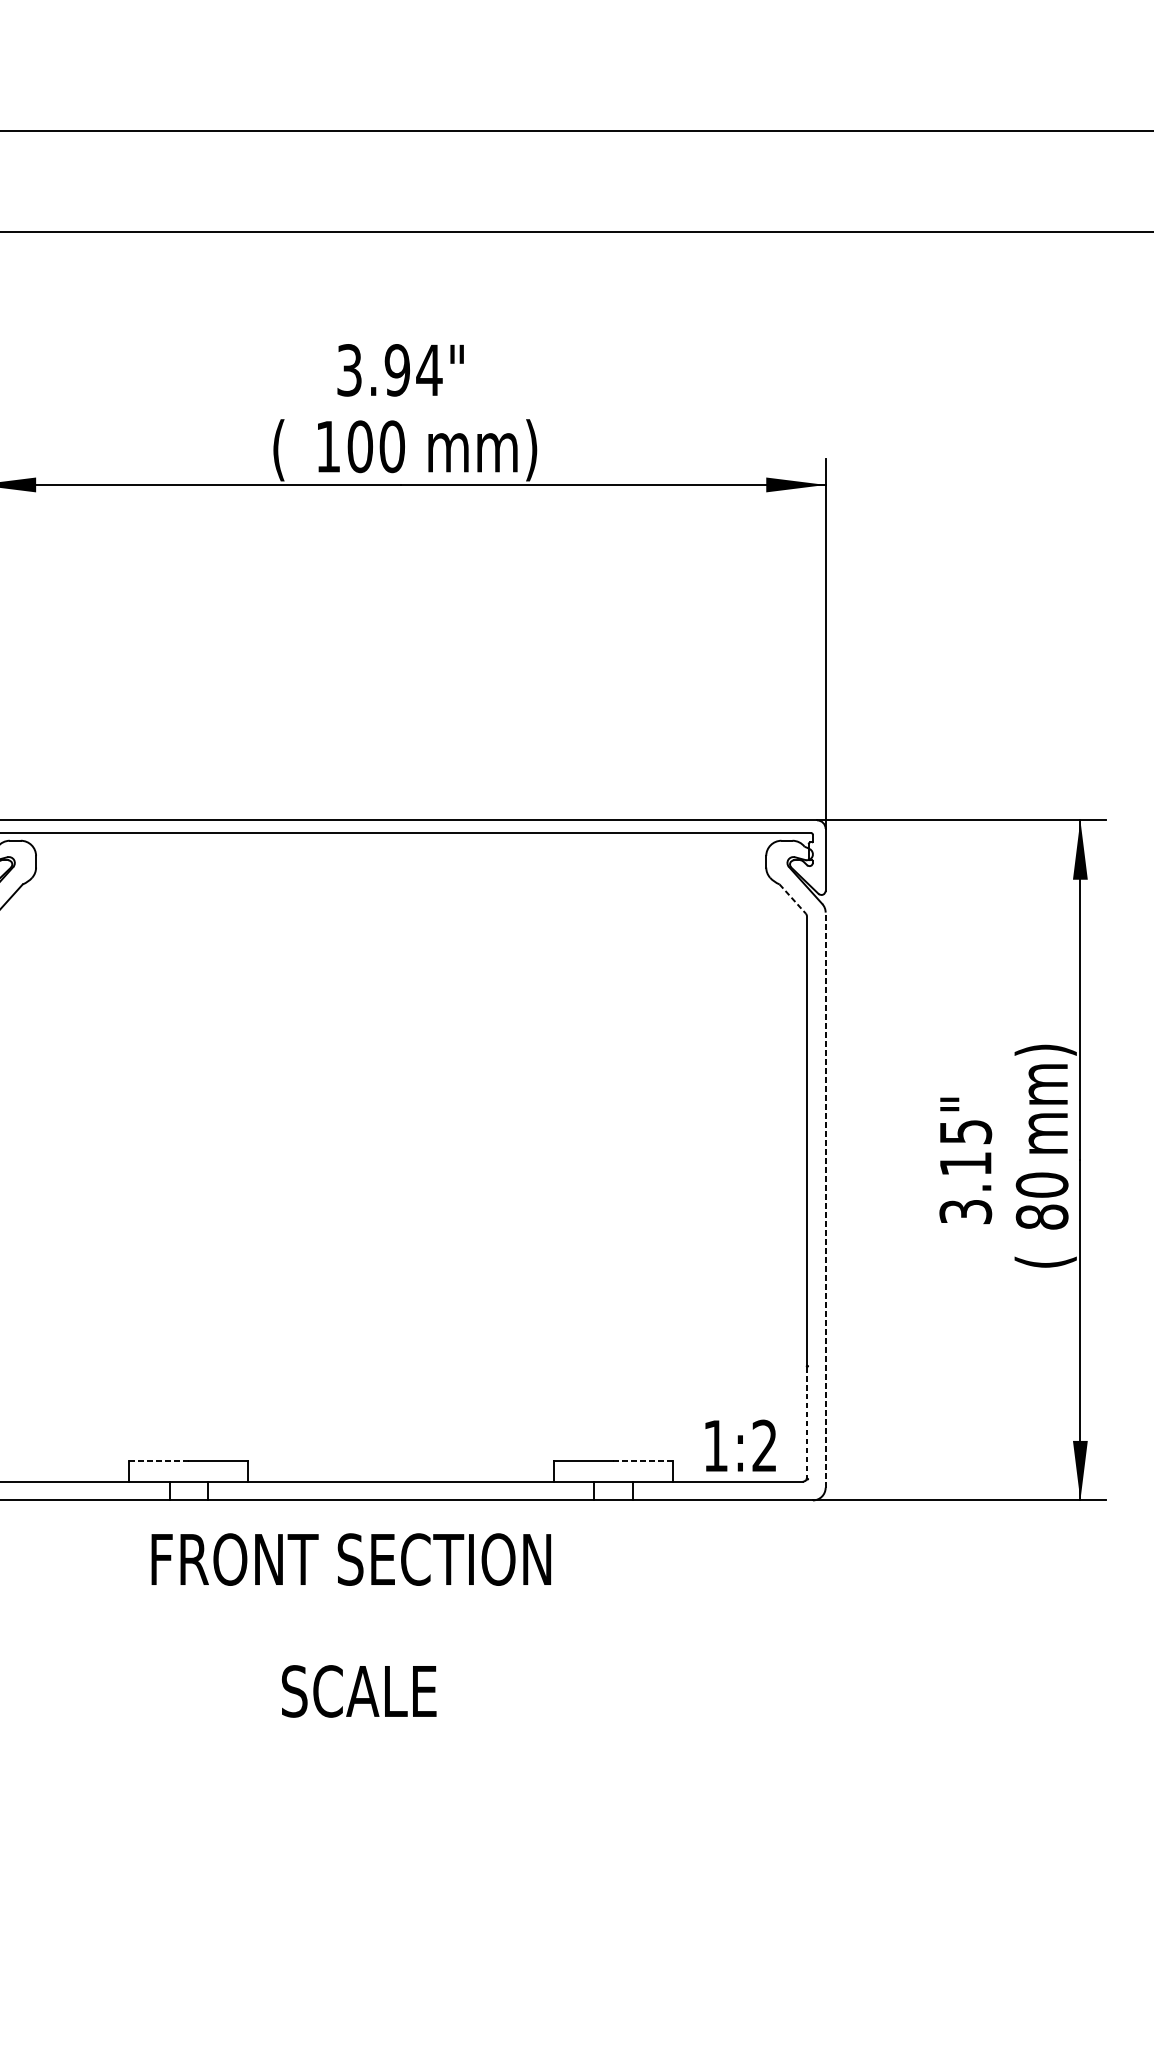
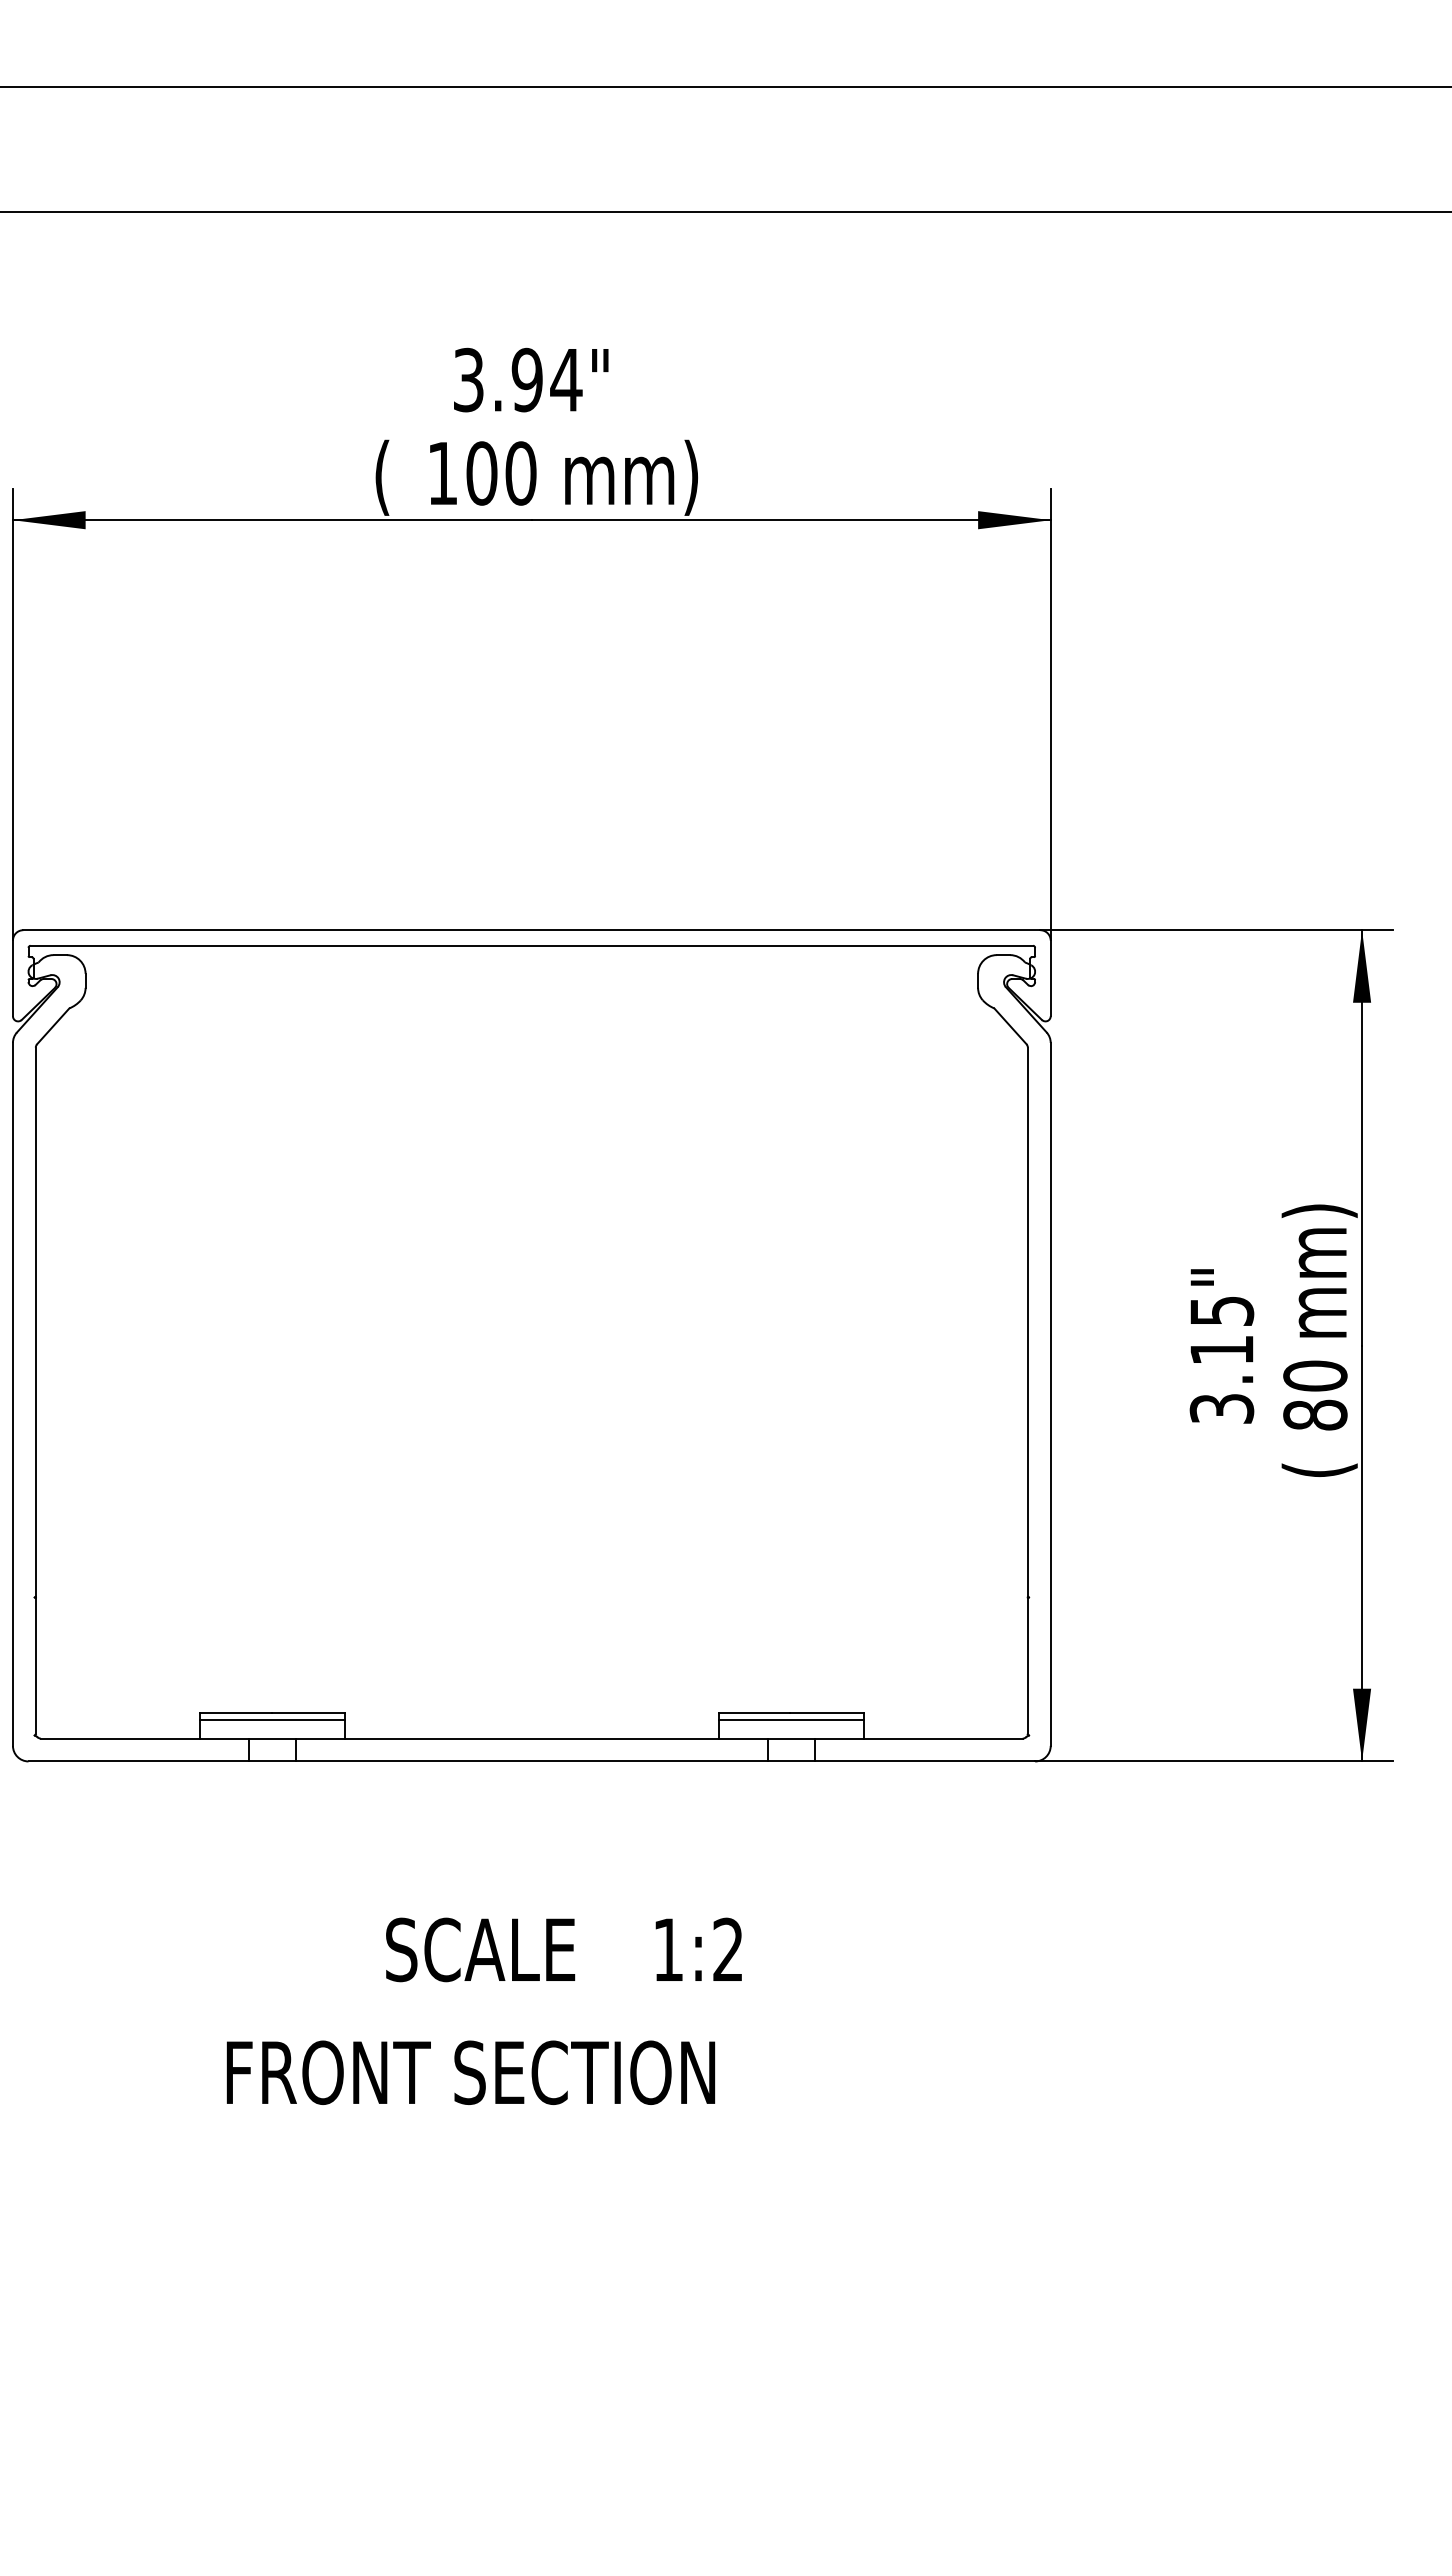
line: (792, 899) -> (1010, 1026), dashed -> solid
line: (825, 1199) -> (1050, 1393), dashed -> solid
line: (806, 1421) -> (1027, 1665), dashed -> solid
text: (740, 1444) -> (698, 1948), moved
line: (159, 1460) -> (236, 1712), dashed -> solid
line: (643, 1460) -> (827, 1712), dashed -> solid
line: (188, 1466) -> (272, 1720), added
line: (612, 1466) -> (790, 1720), added
text: (350, 1559) -> (470, 2072), moved
text: (359, 1691) -> (480, 1949), moved

